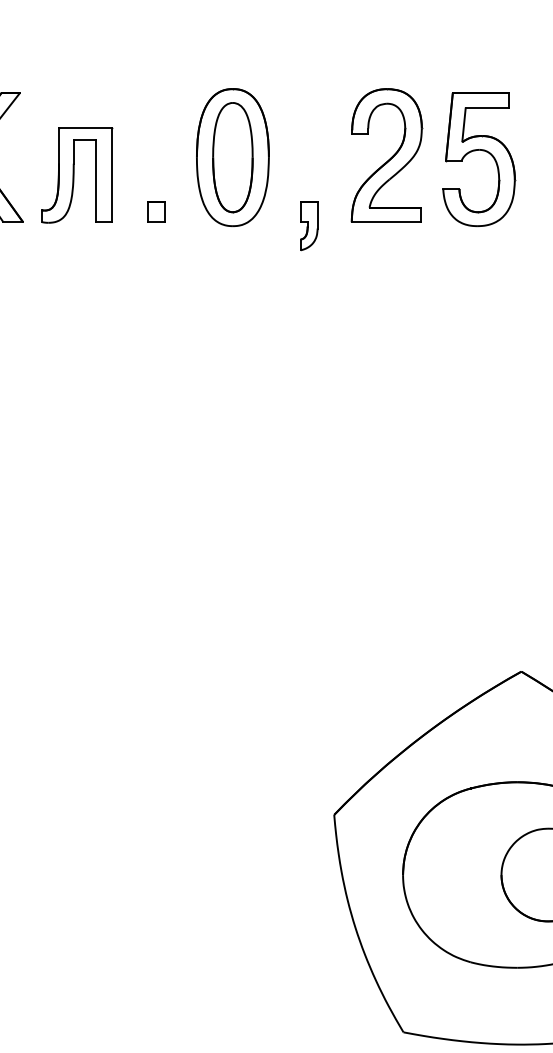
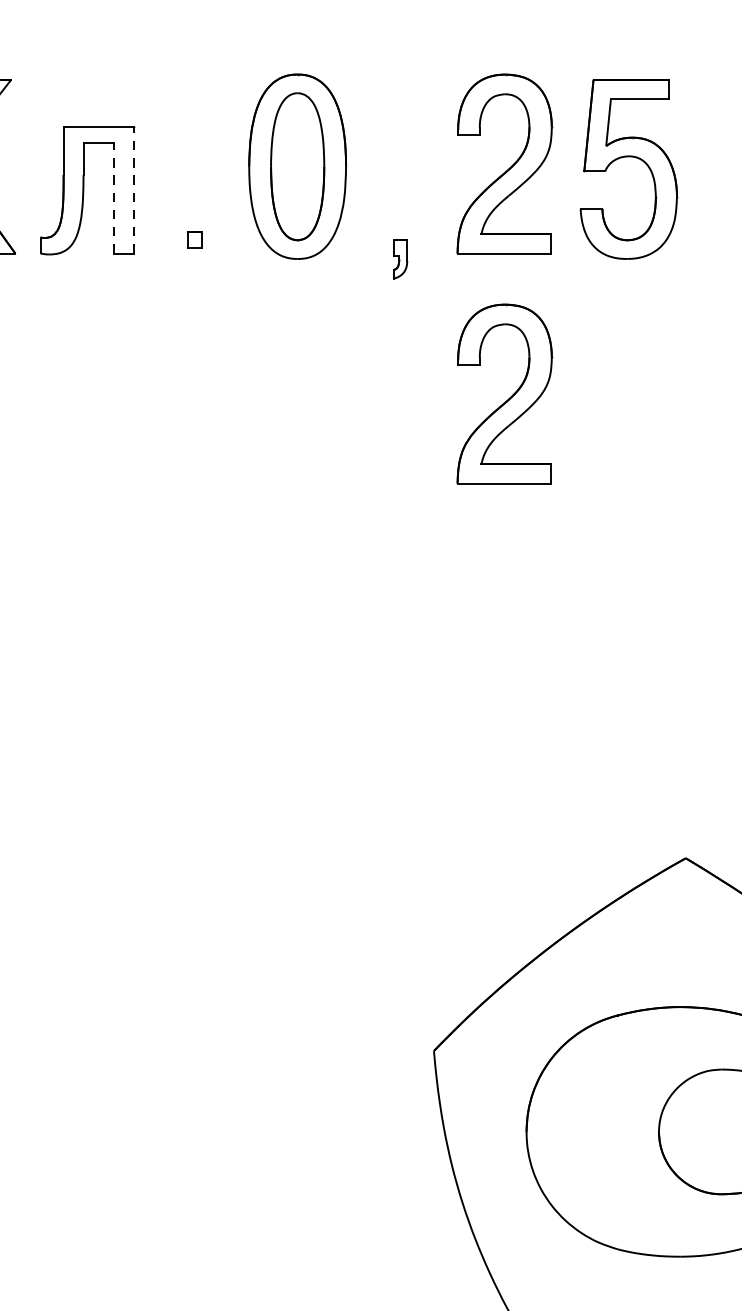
line: (111, 175) -> (134, 190), solid -> dashed
line: (96, 180) -> (114, 197), solid -> dashed
part: (156, 211) -> (194, 239), size x0.6
part: (309, 226) -> (400, 259), size x0.6
part: (386, 326) -> (504, 393), added

